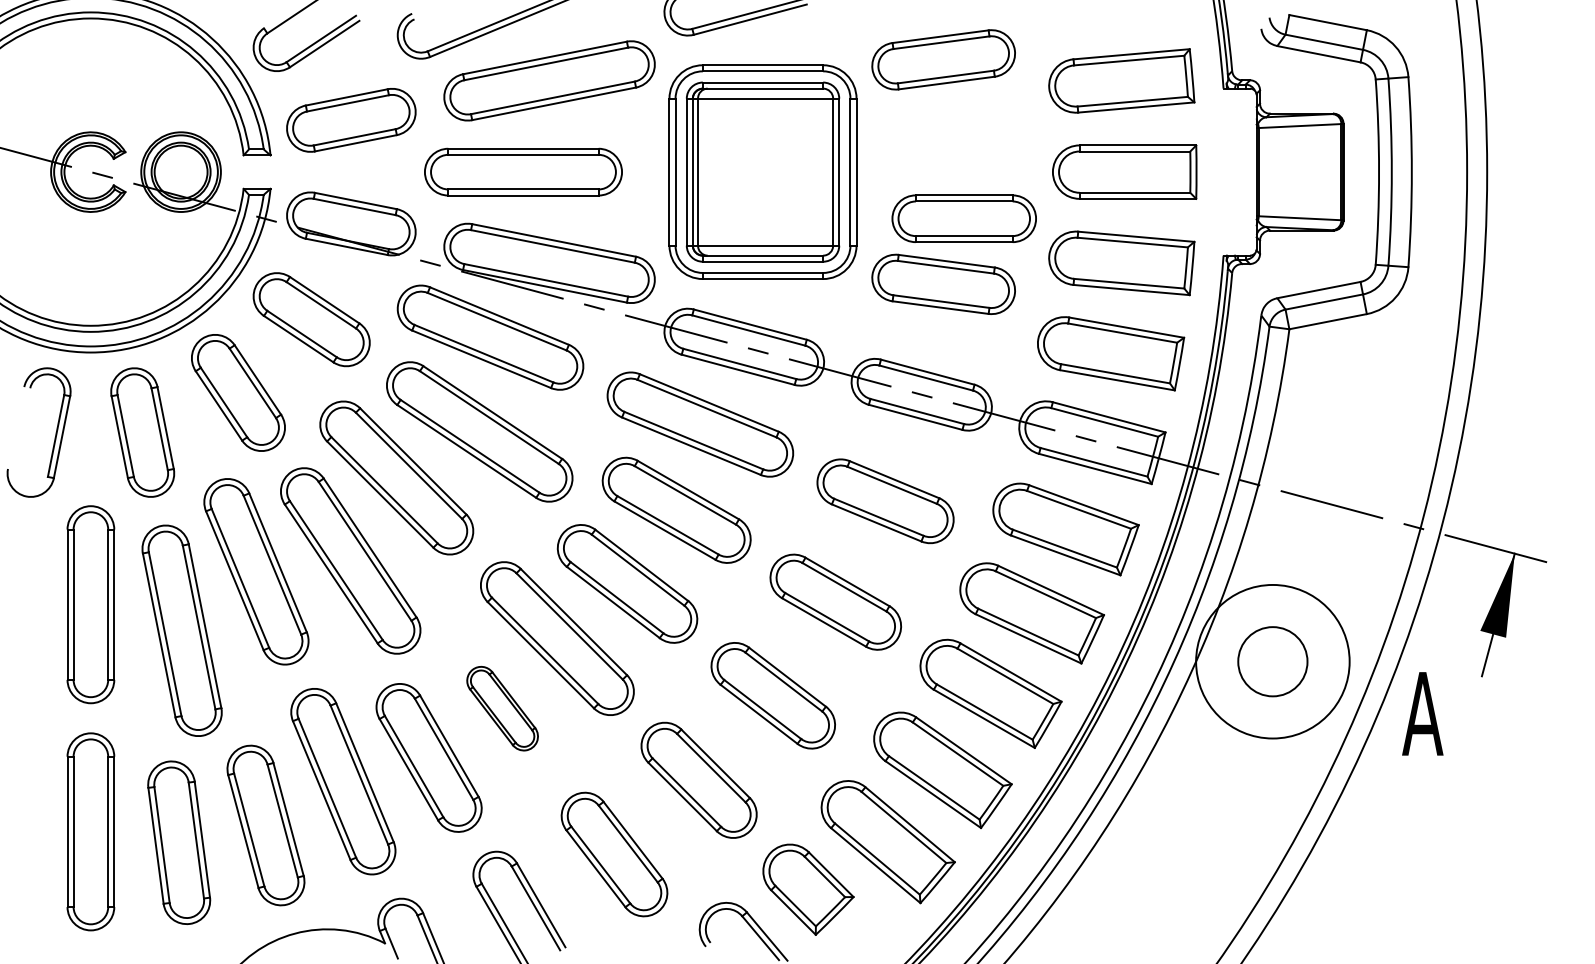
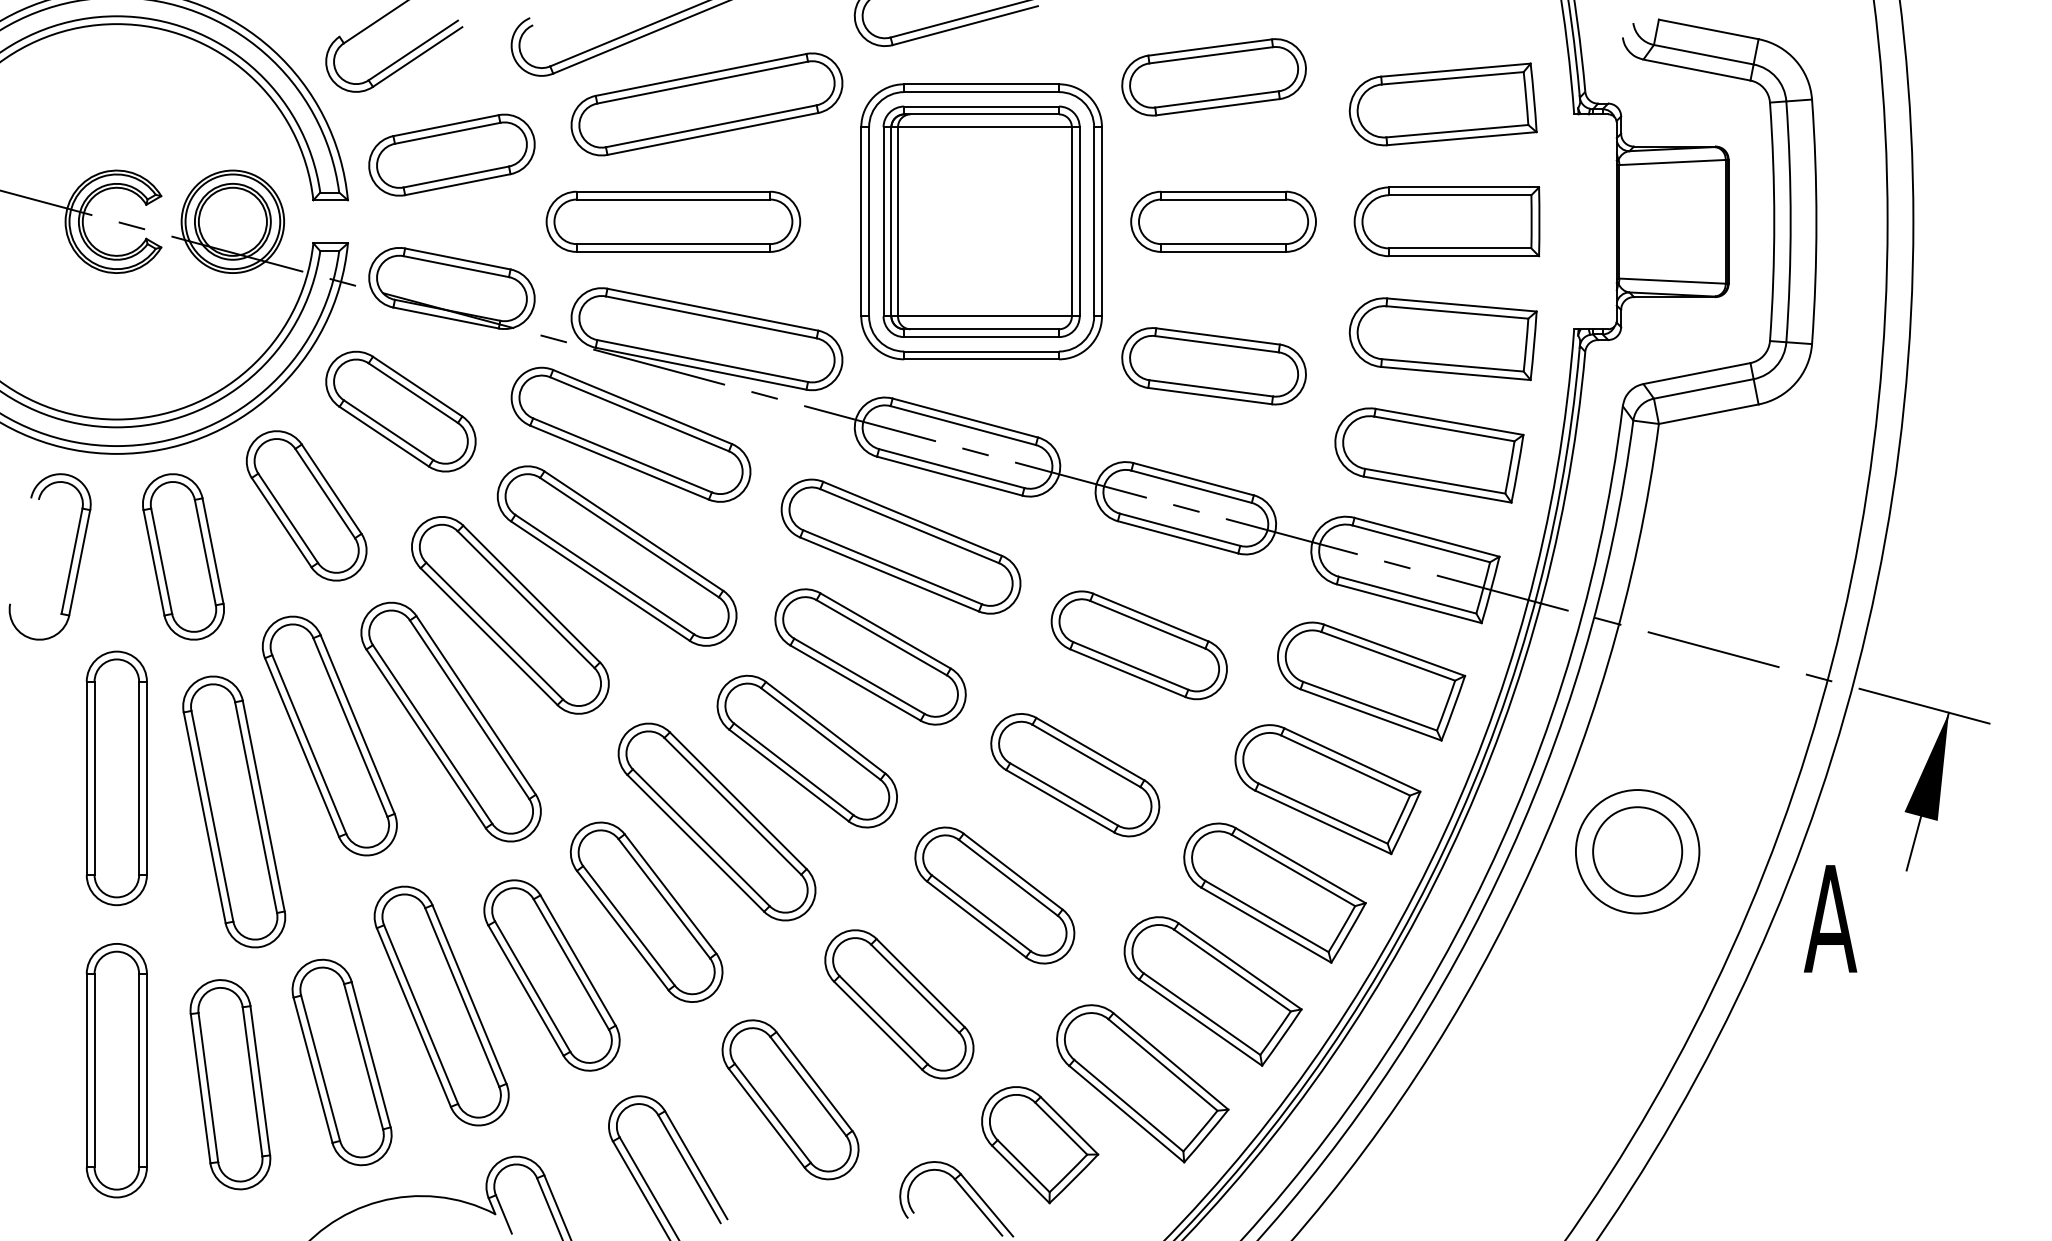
part: (964, 218) -> (1223, 221), moved
circle: (1272, 661) -> (1637, 851), size x0.62
part: (502, 708) -> (646, 911), size x1.67

